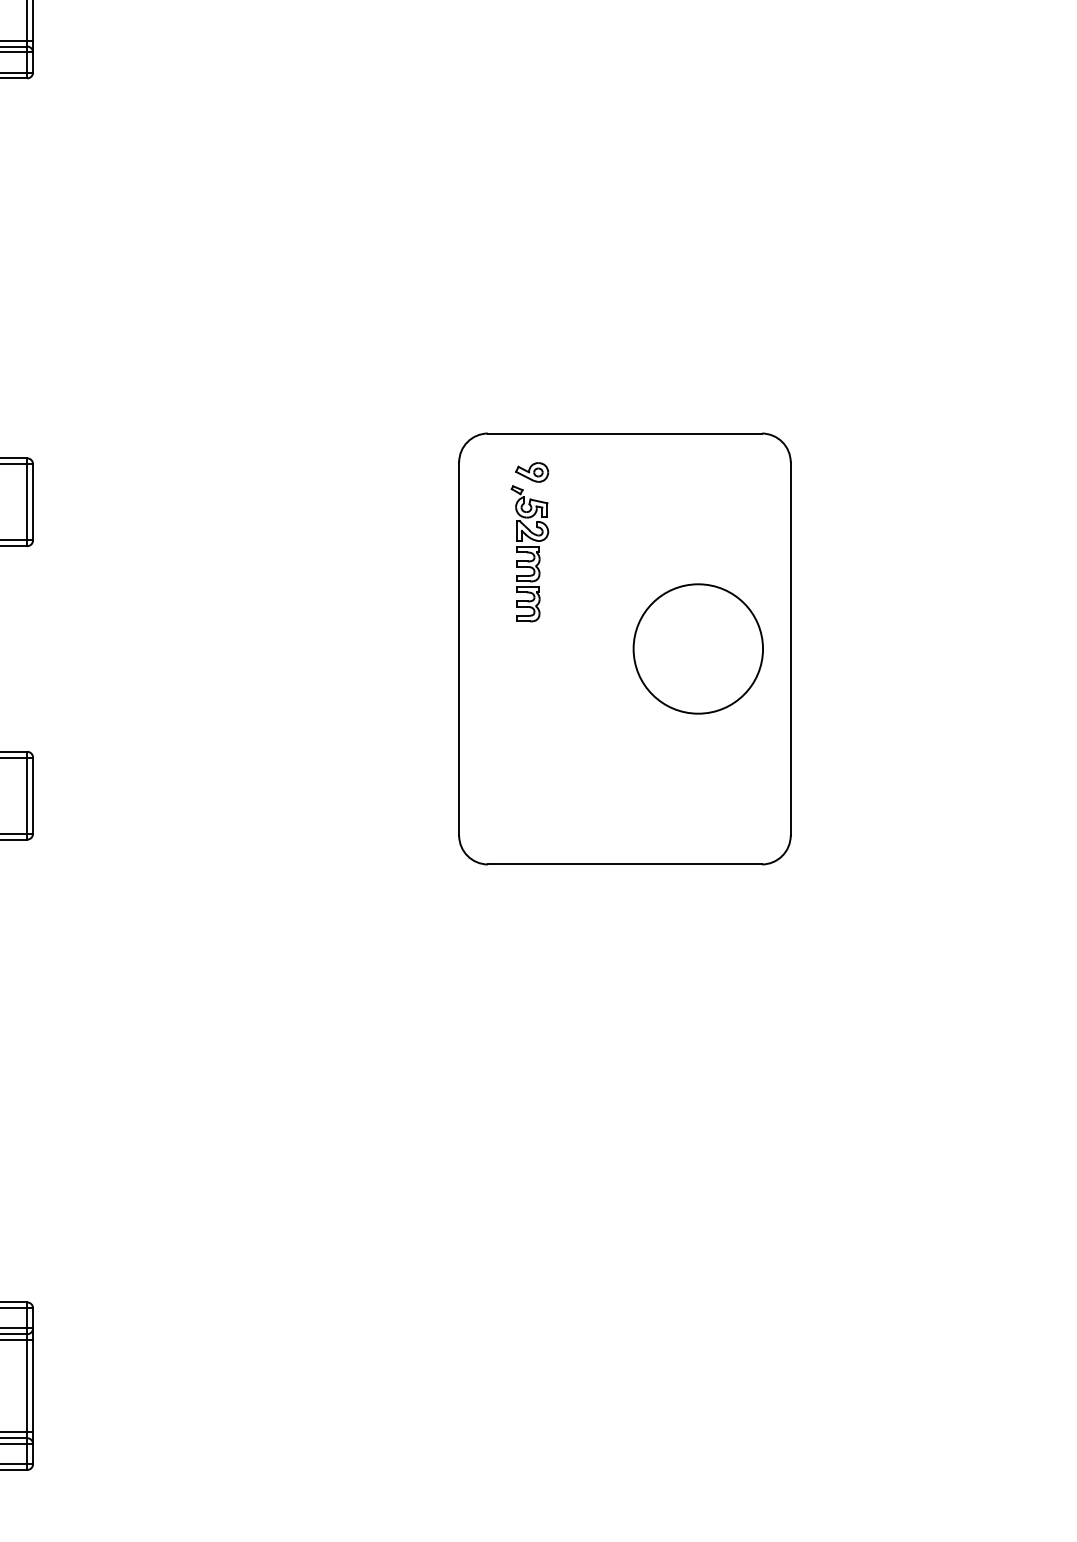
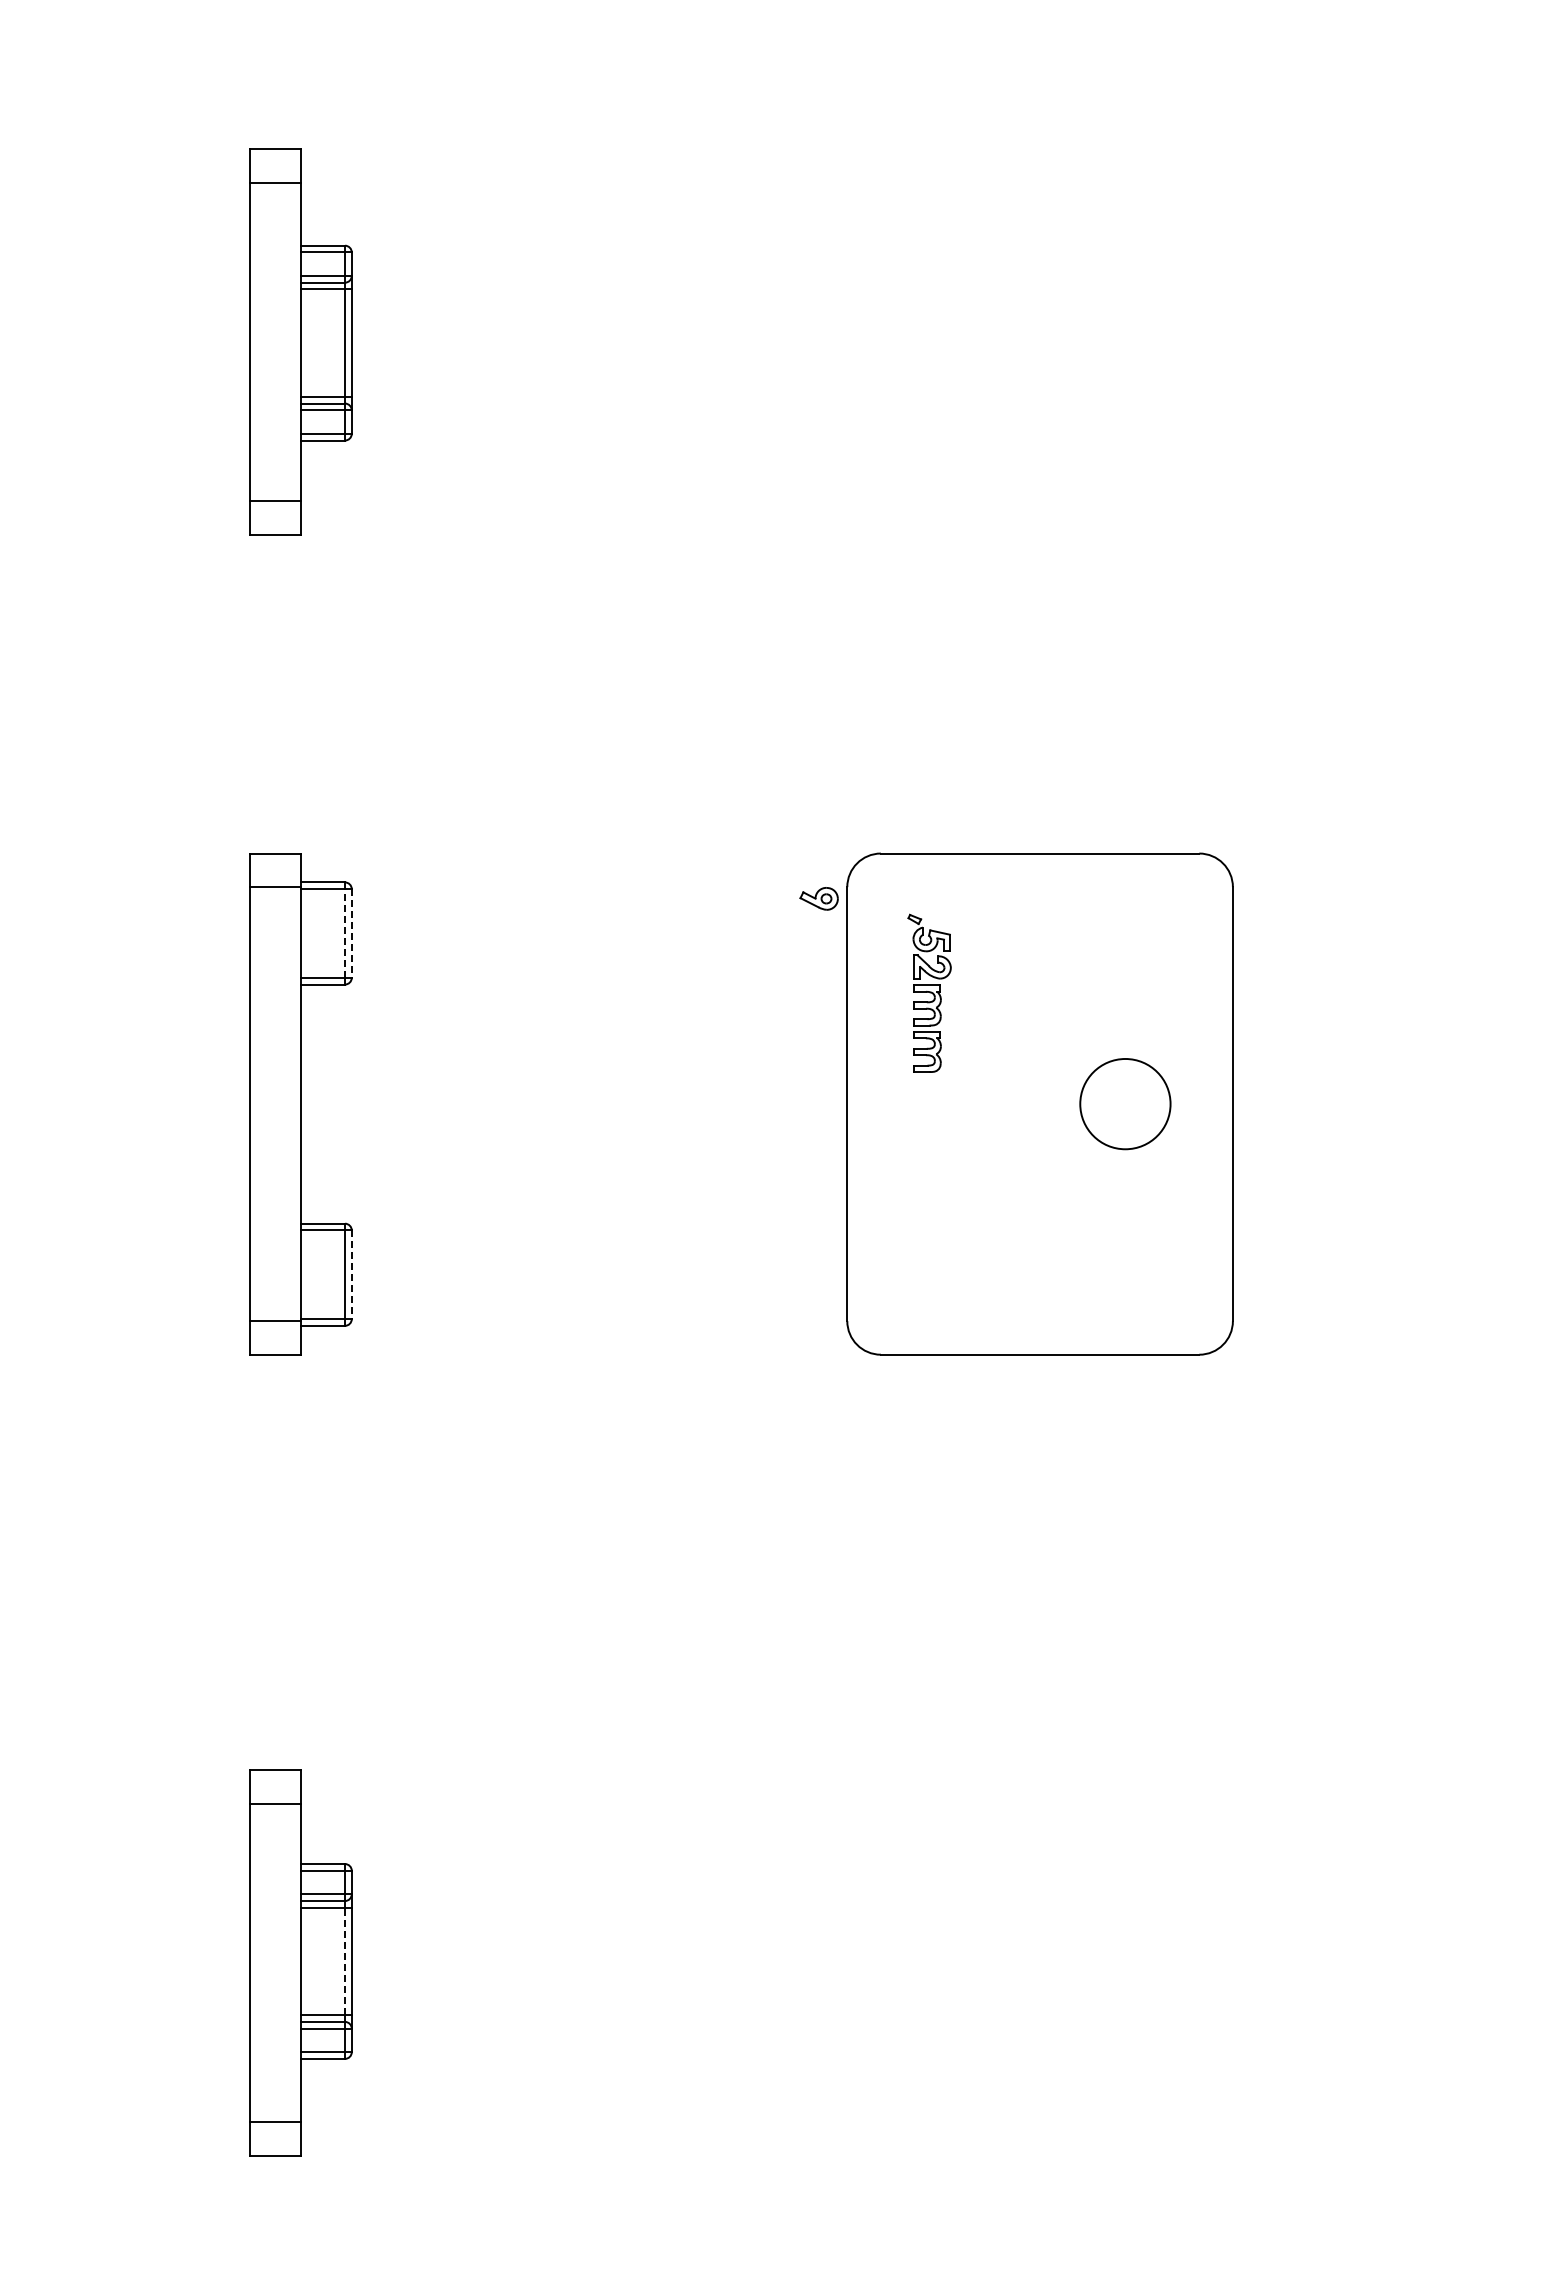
part: (531, 472) -> (818, 898), moved
line: (27, 502) -> (345, 933), solid -> dashed
line: (32, 503) -> (351, 934), solid -> dashed
circle: (698, 648) -> (1125, 1103), size x0.6
line: (32, 796) -> (351, 1275), solid -> dashed
line: (27, 1386) -> (345, 1961), solid -> dashed

